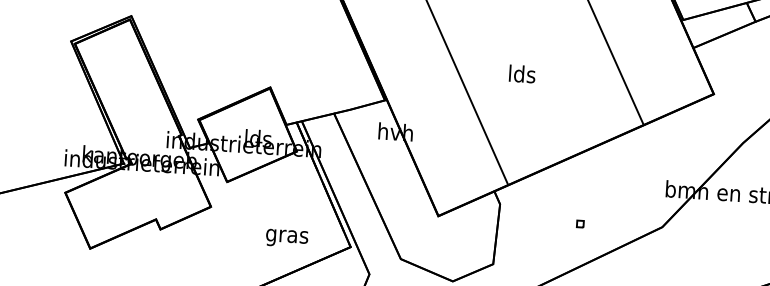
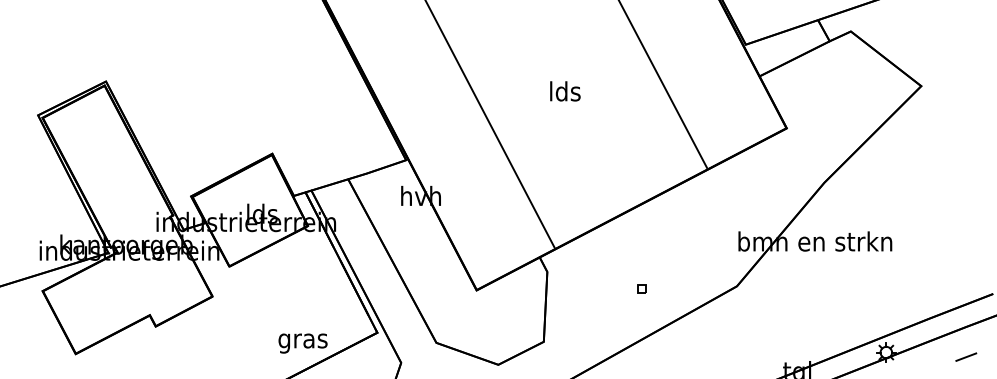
text: (522, 74) -> (565, 91), moved
text: (286, 238) -> (302, 343), moved

